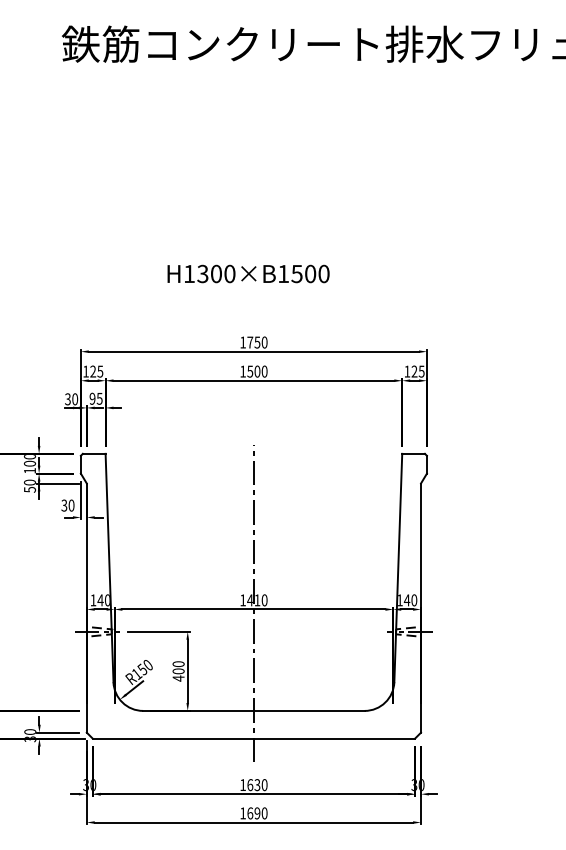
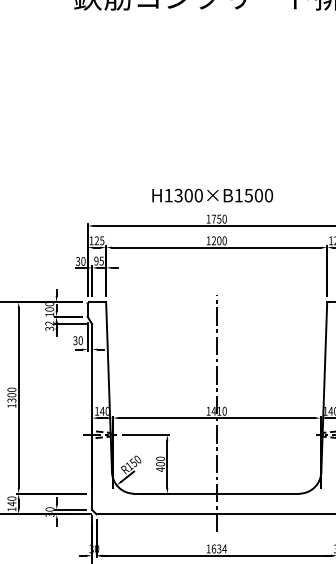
text: (248, 273) -> (212, 195), moved
text: (250, 371) -> (214, 240), 1500 -> 1200
text: (30, 485) -> (50, 325), 50 -> 32
text: (264, 785) -> (224, 549), 1630 -> 1634

